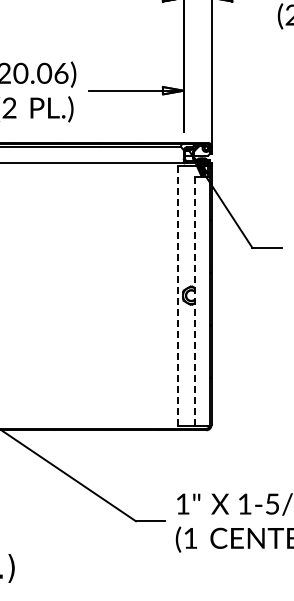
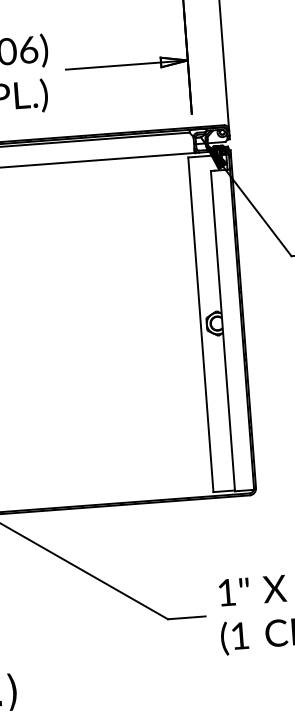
line: (178, 295) -> (200, 324), dashed -> solid
line: (195, 301) -> (223, 330), dashed -> solid

